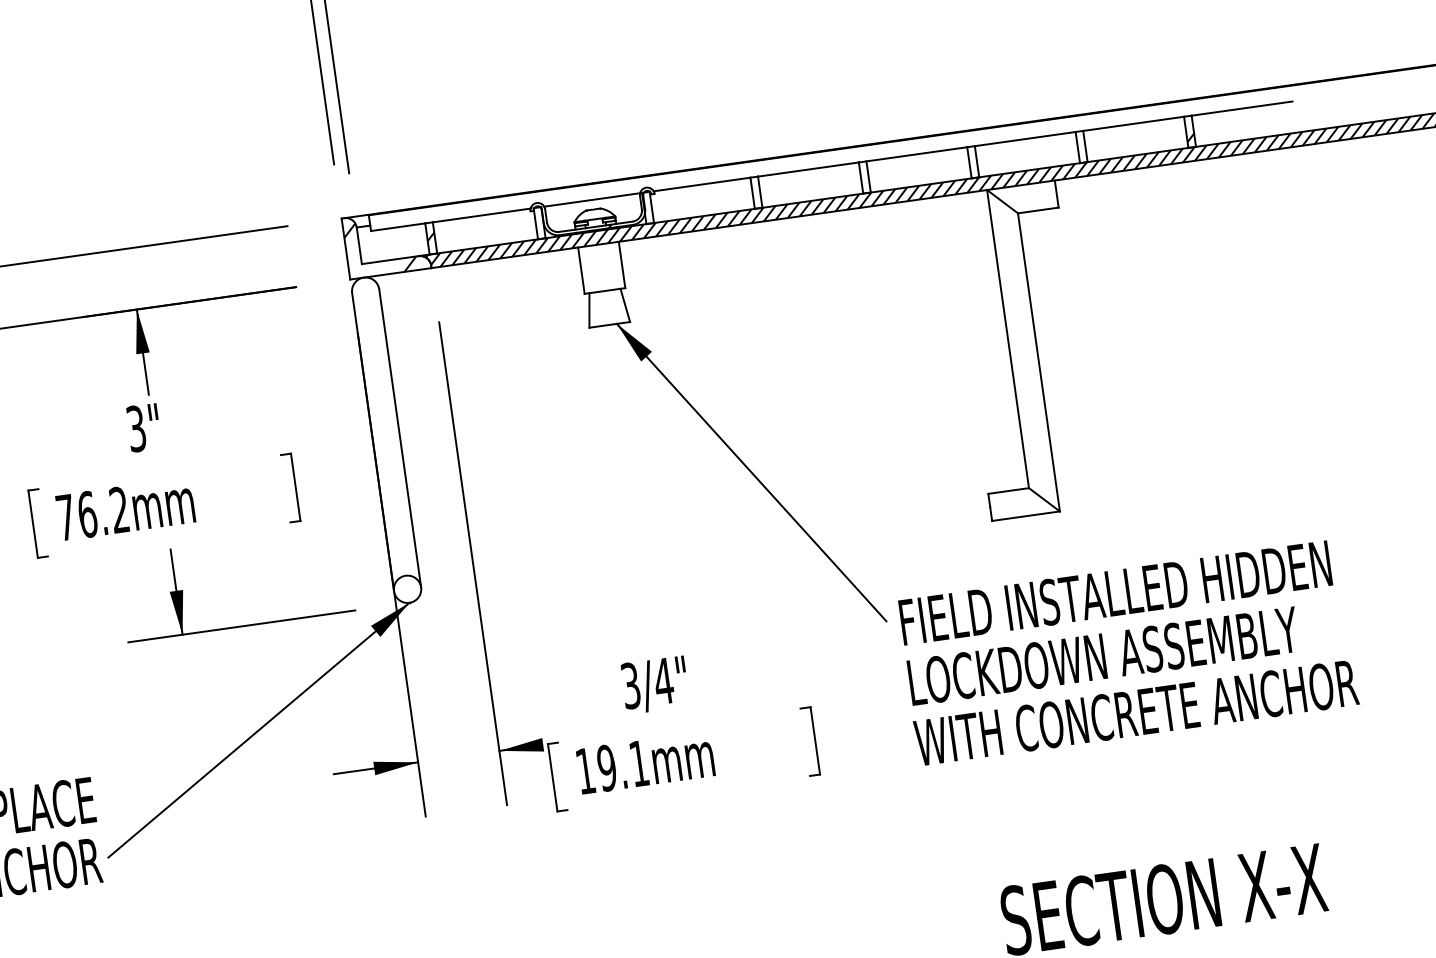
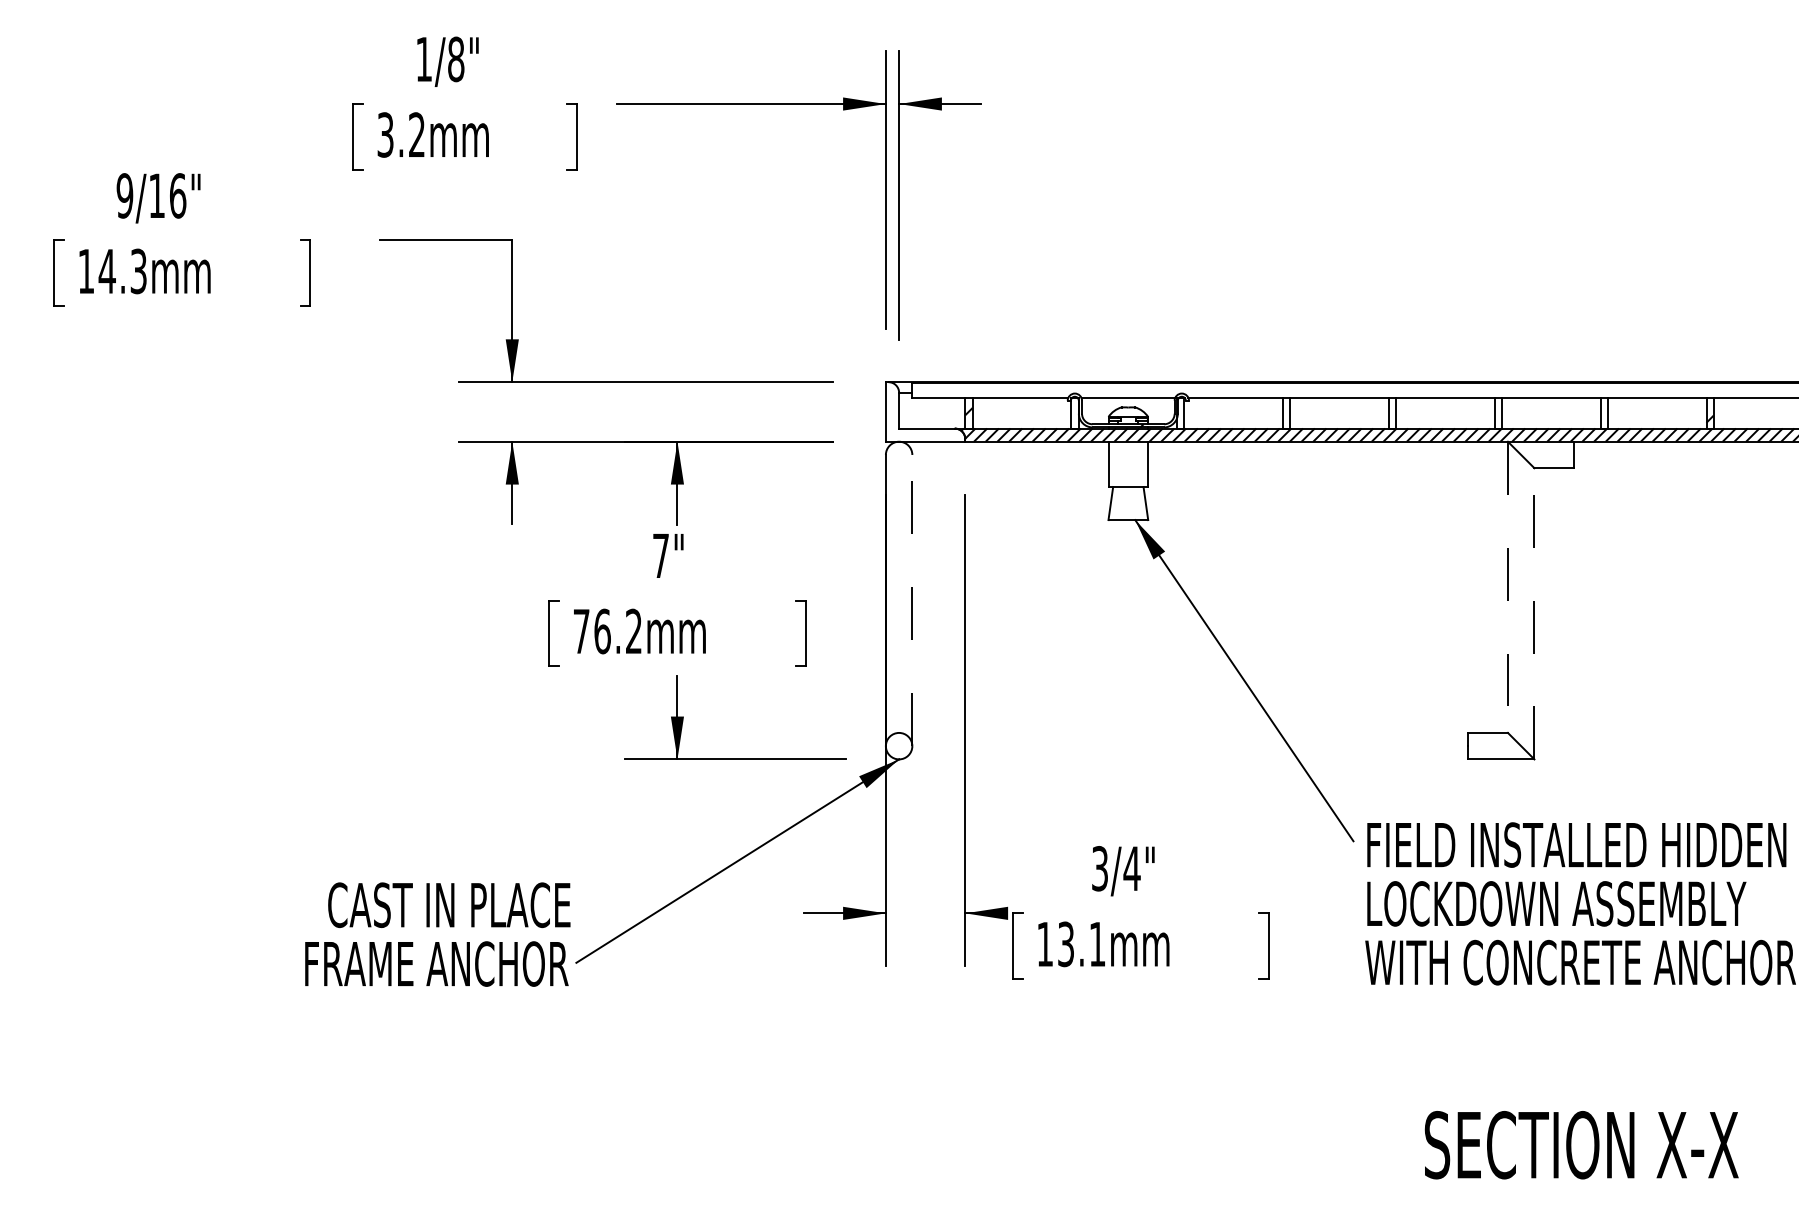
hatch: (379, 246) -> (918, 414), removed
line: (1007, 339) -> (1507, 587), solid -> dashed
line: (1038, 362) -> (1534, 613), solid -> dashed
text: (135, 428) -> (660, 555), 3" -> 7"
line: (400, 438) -> (912, 600), solid -> dashed
text: (606, 767) -> (1065, 943), 19.1mm -> 13.1mm

